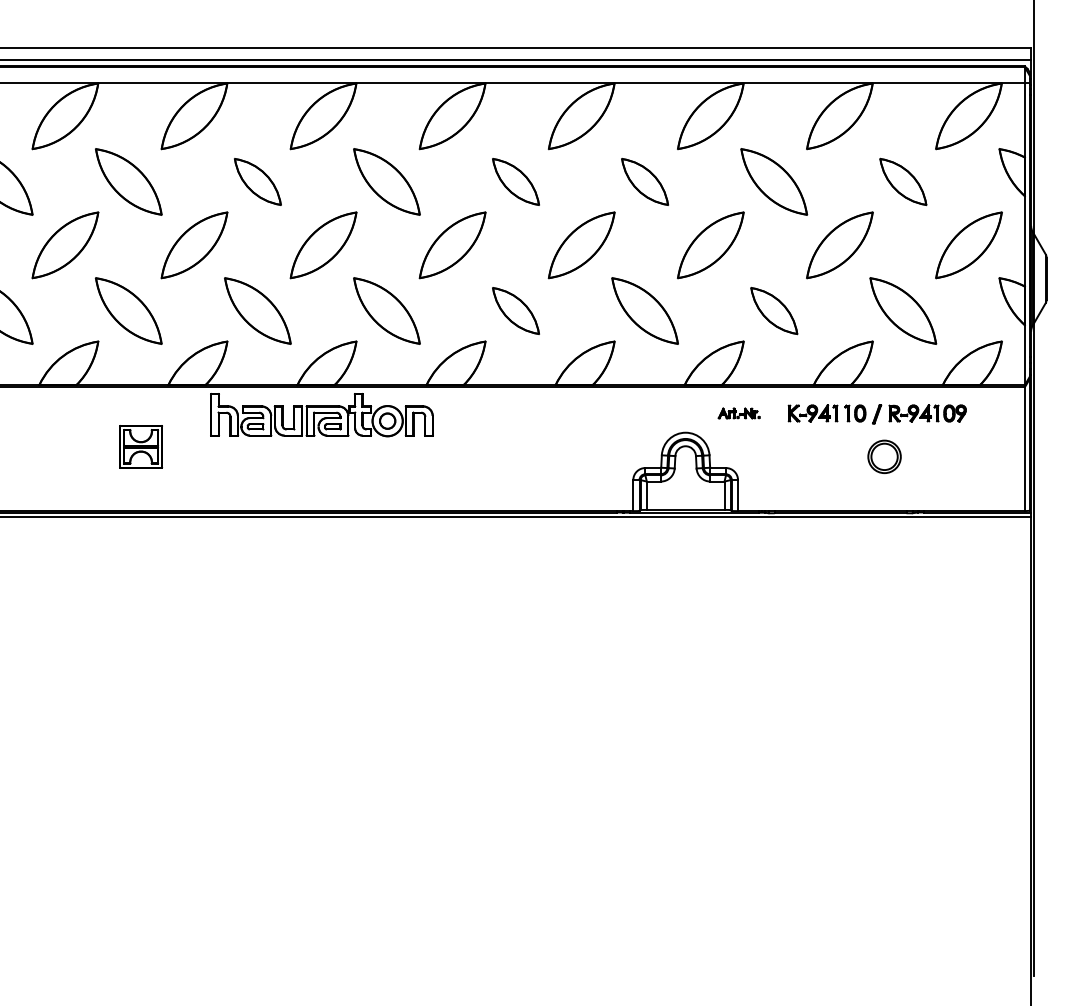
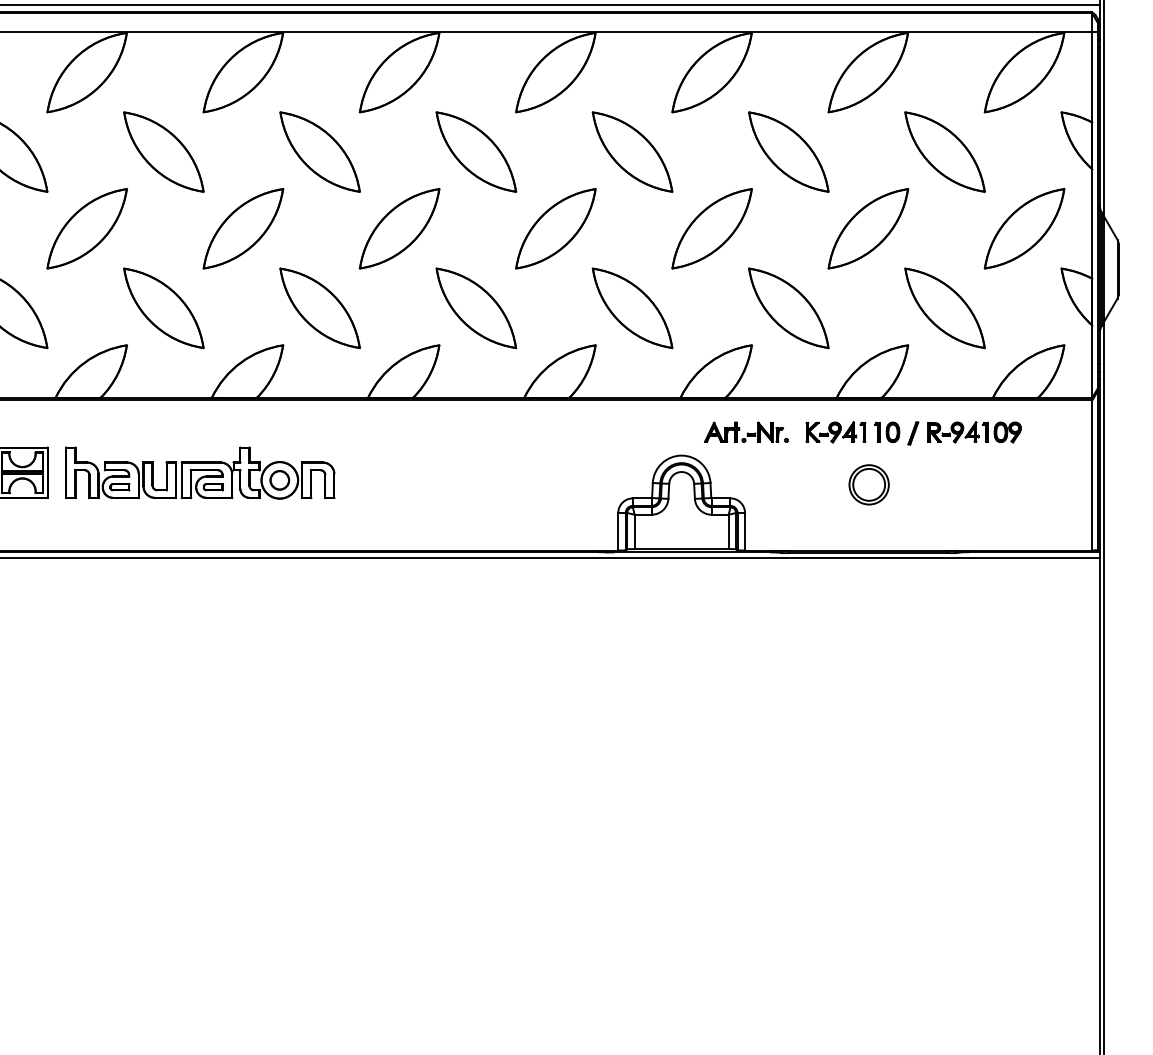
part: (257, 181) -> (163, 151), size x1.43
part: (515, 181) -> (475, 151), size x1.43
part: (644, 181) -> (631, 151), size x1.43
part: (903, 181) -> (945, 151), size x1.43
part: (515, 310) -> (475, 307), size x1.43
part: (774, 310) -> (789, 307), size x1.43
part: (739, 413) -> (746, 432), size x1.67
part: (321, 415) -> (199, 473), moved
part: (884, 456) -> (869, 484), moved

